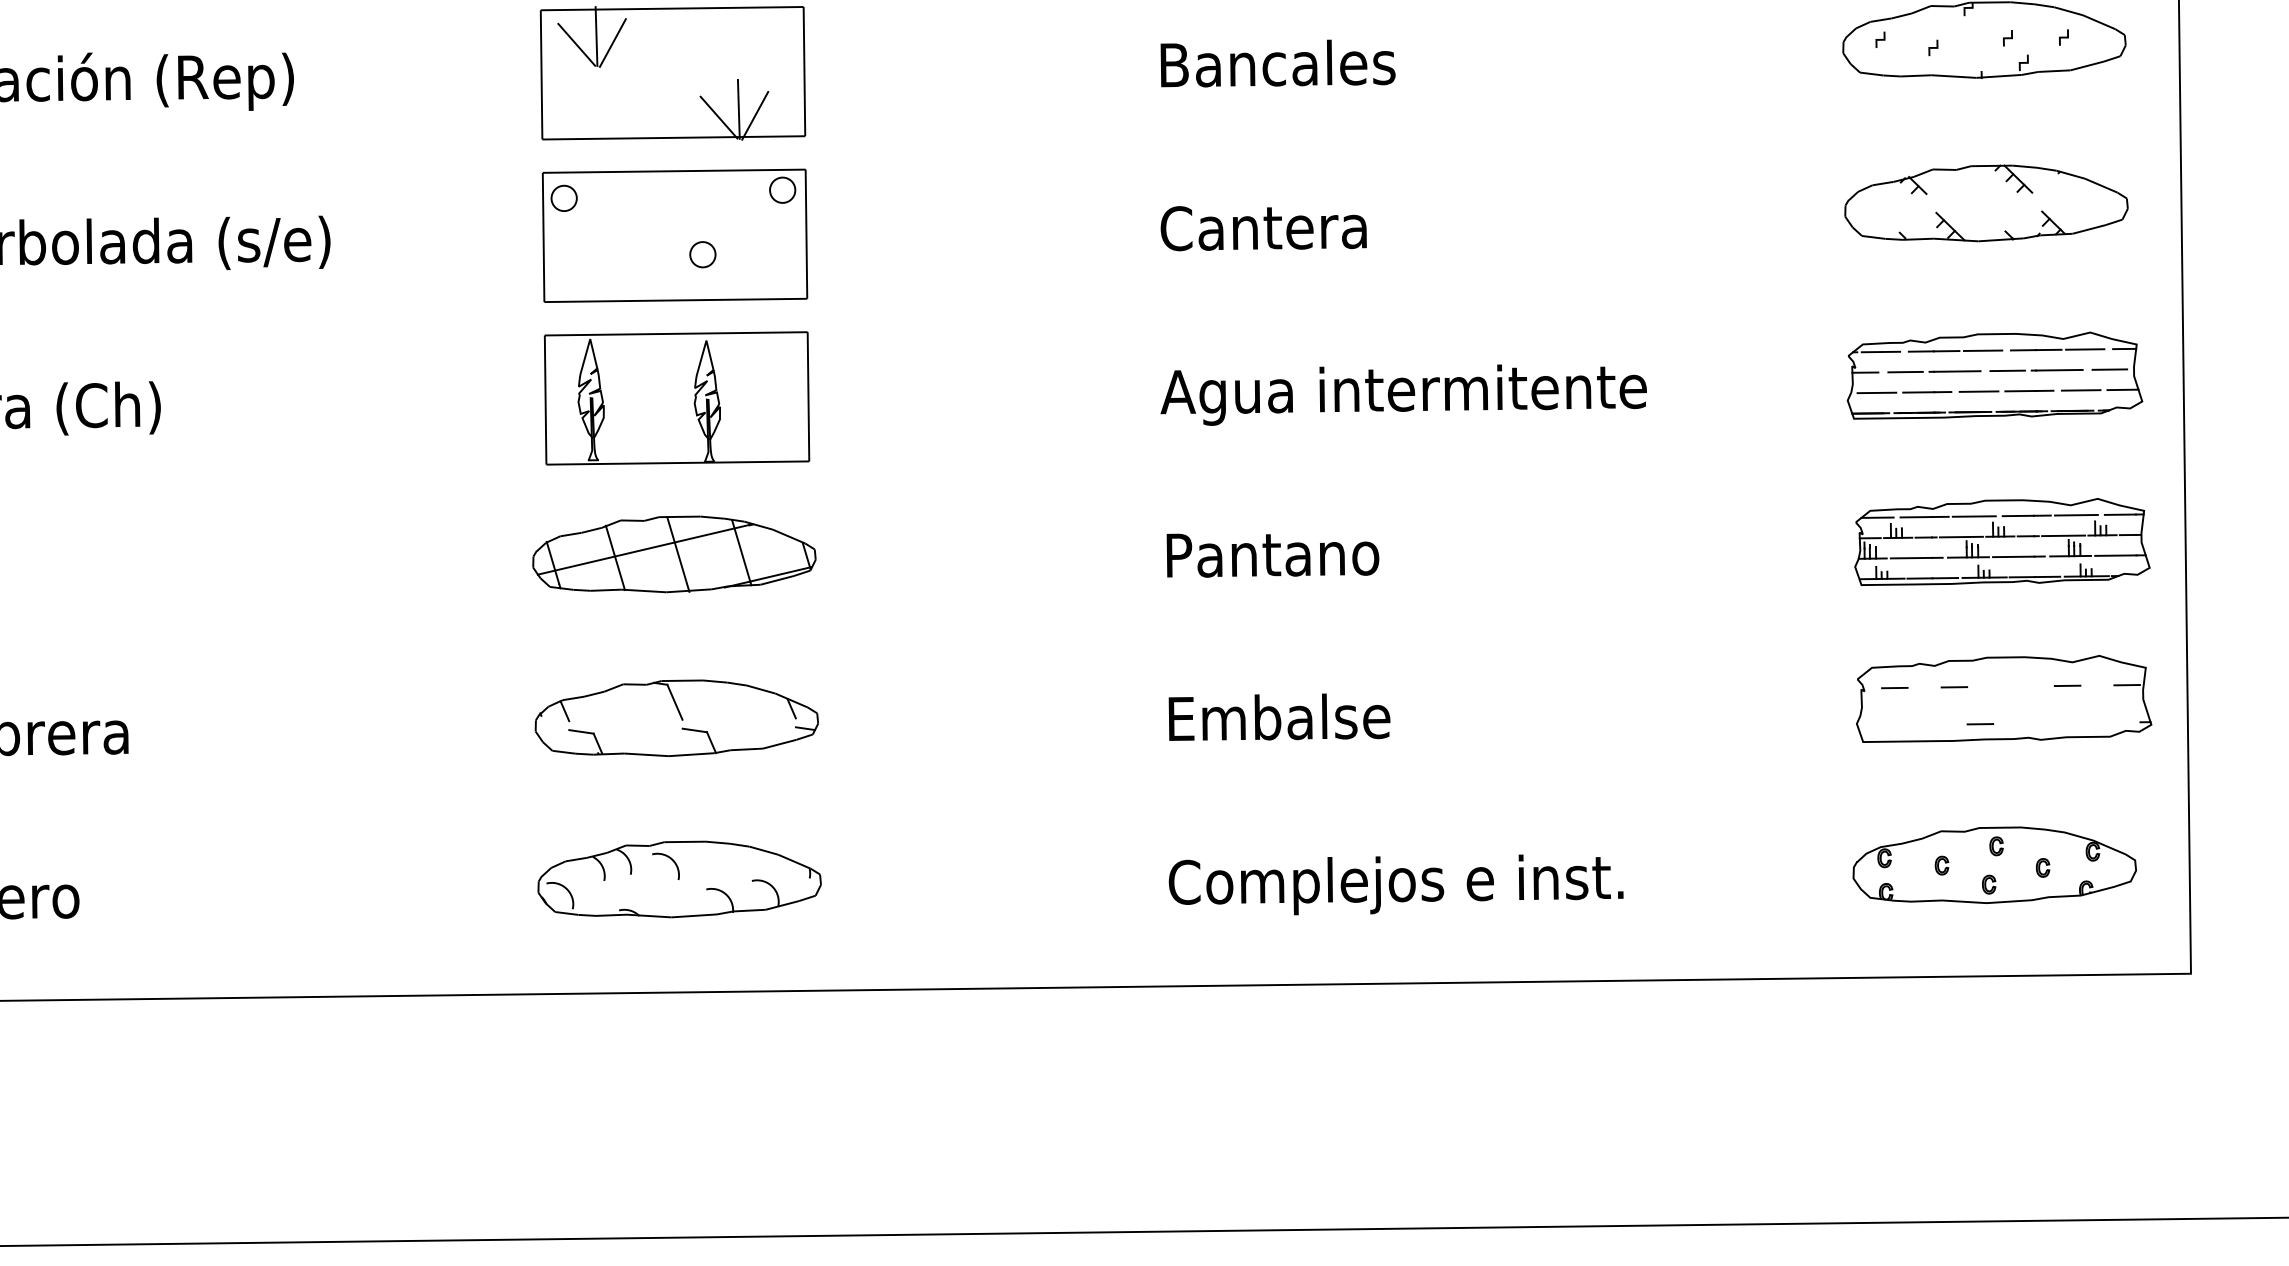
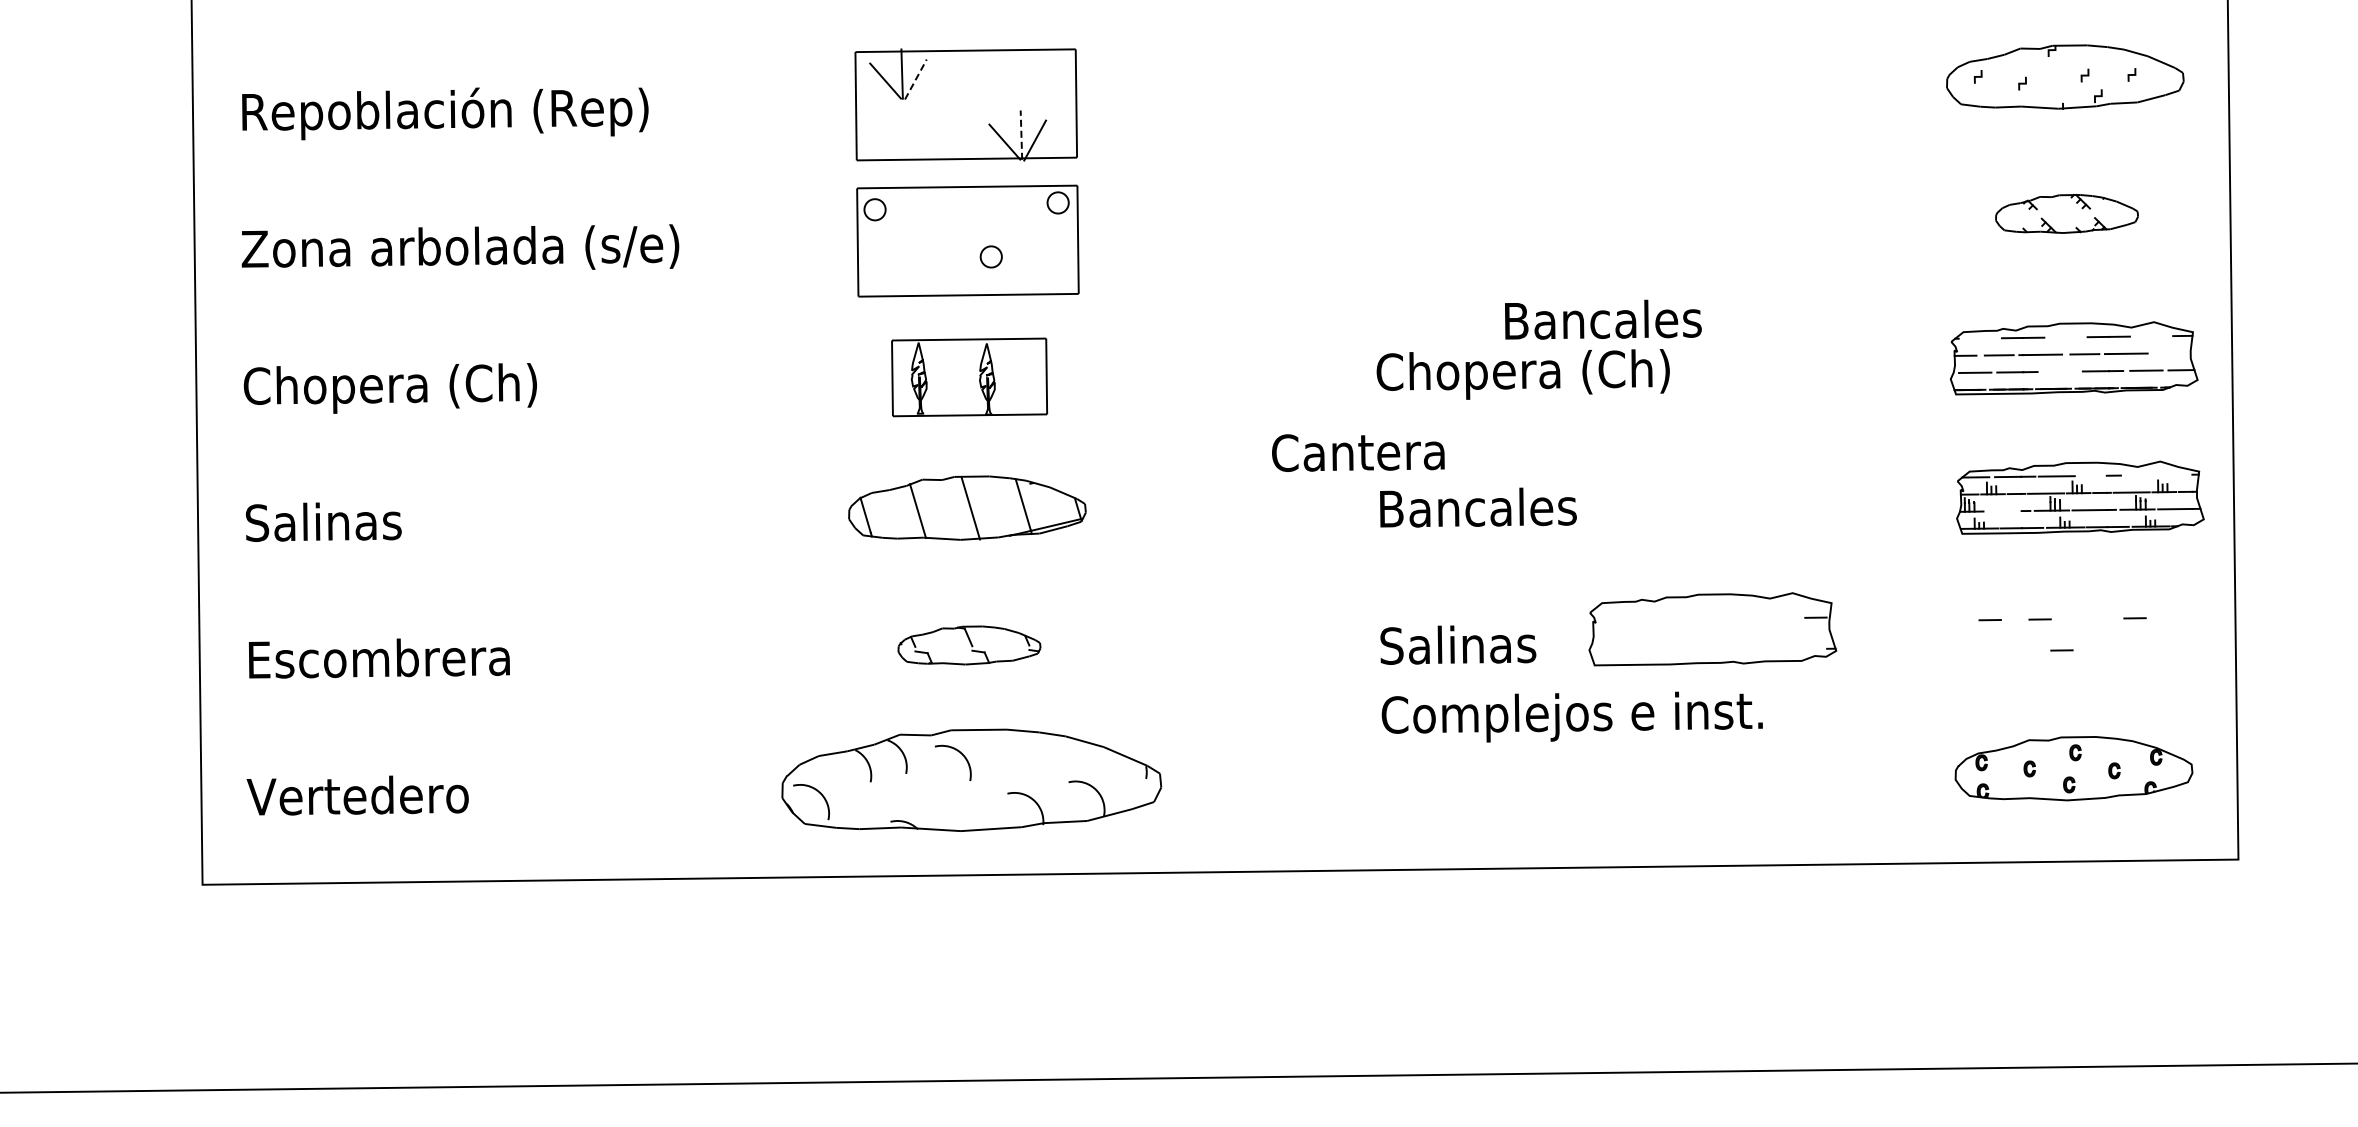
line: (612, 42) -> (915, 79), solid -> dashed
text: (1278, 63) -> (1603, 319), moved
line: (738, 109) -> (1021, 135), solid -> dashed
part: (1985, 202) -> (2066, 213), size x0.6
text: (1263, 227) -> (1358, 452), moved
line: (2084, 349) -> (2149, 336), removed
line: (1983, 350) -> (2064, 337), removed
line: (1880, 352) -> (1978, 338), removed
line: (2108, 369) -> (2169, 353), removed
line: (1978, 391) -> (2060, 371), removed
text: (1403, 394) -> (1578, 374), Agua intermitente -> Chopera (Ch)
part: (676, 398) -> (969, 377), size x0.7
line: (2120, 514) -> (2179, 474), removed
line: (2018, 515) -> (2093, 475), removed
line: (2076, 515) -> (2142, 475), removed
line: (643, 550) -> (941, 504), removed
text: (1286, 553) -> (1480, 507), Pantano -> Bancales
line: (1910, 558) -> (2003, 511), removed
part: (2003, 699) -> (1712, 629), moved
text: (1278, 717) -> (1473, 644), Embalse -> Salinas
part: (676, 718) -> (969, 645), size x0.6
part: (679, 879) -> (971, 780), size x1.6
text: (1395, 884) -> (1571, 716), moved

